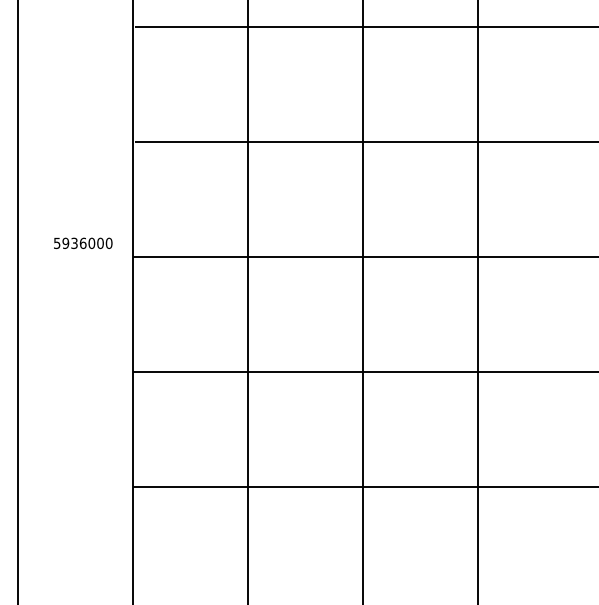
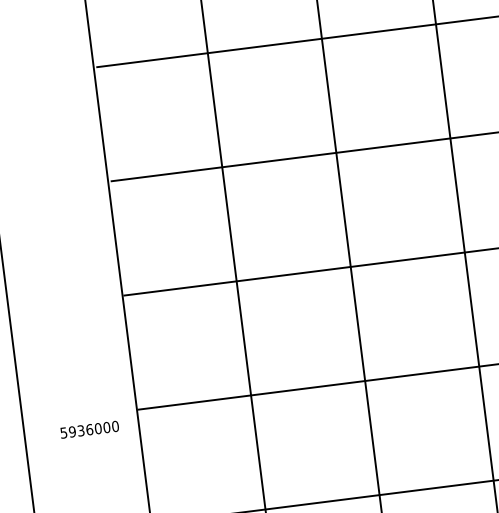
text: (83, 242) -> (89, 428), moved

